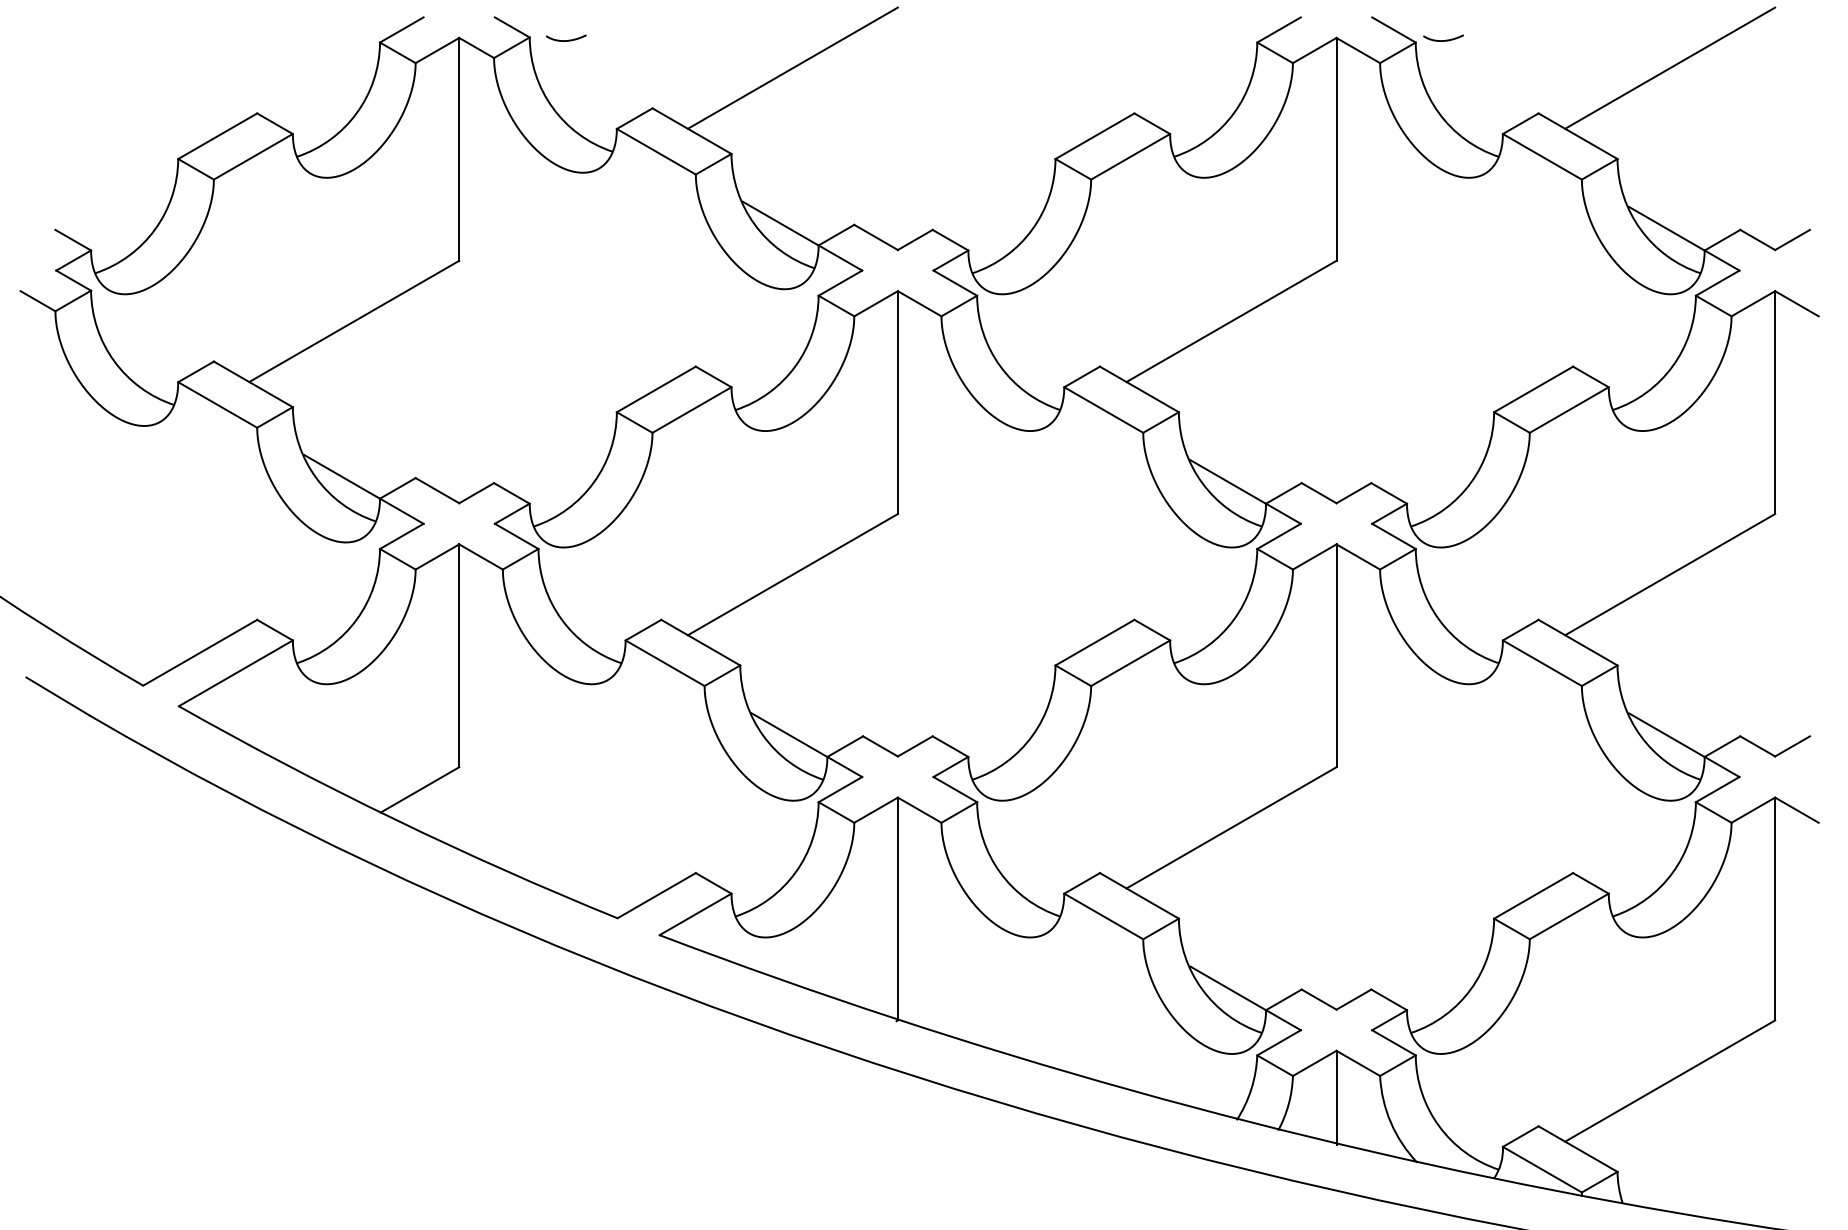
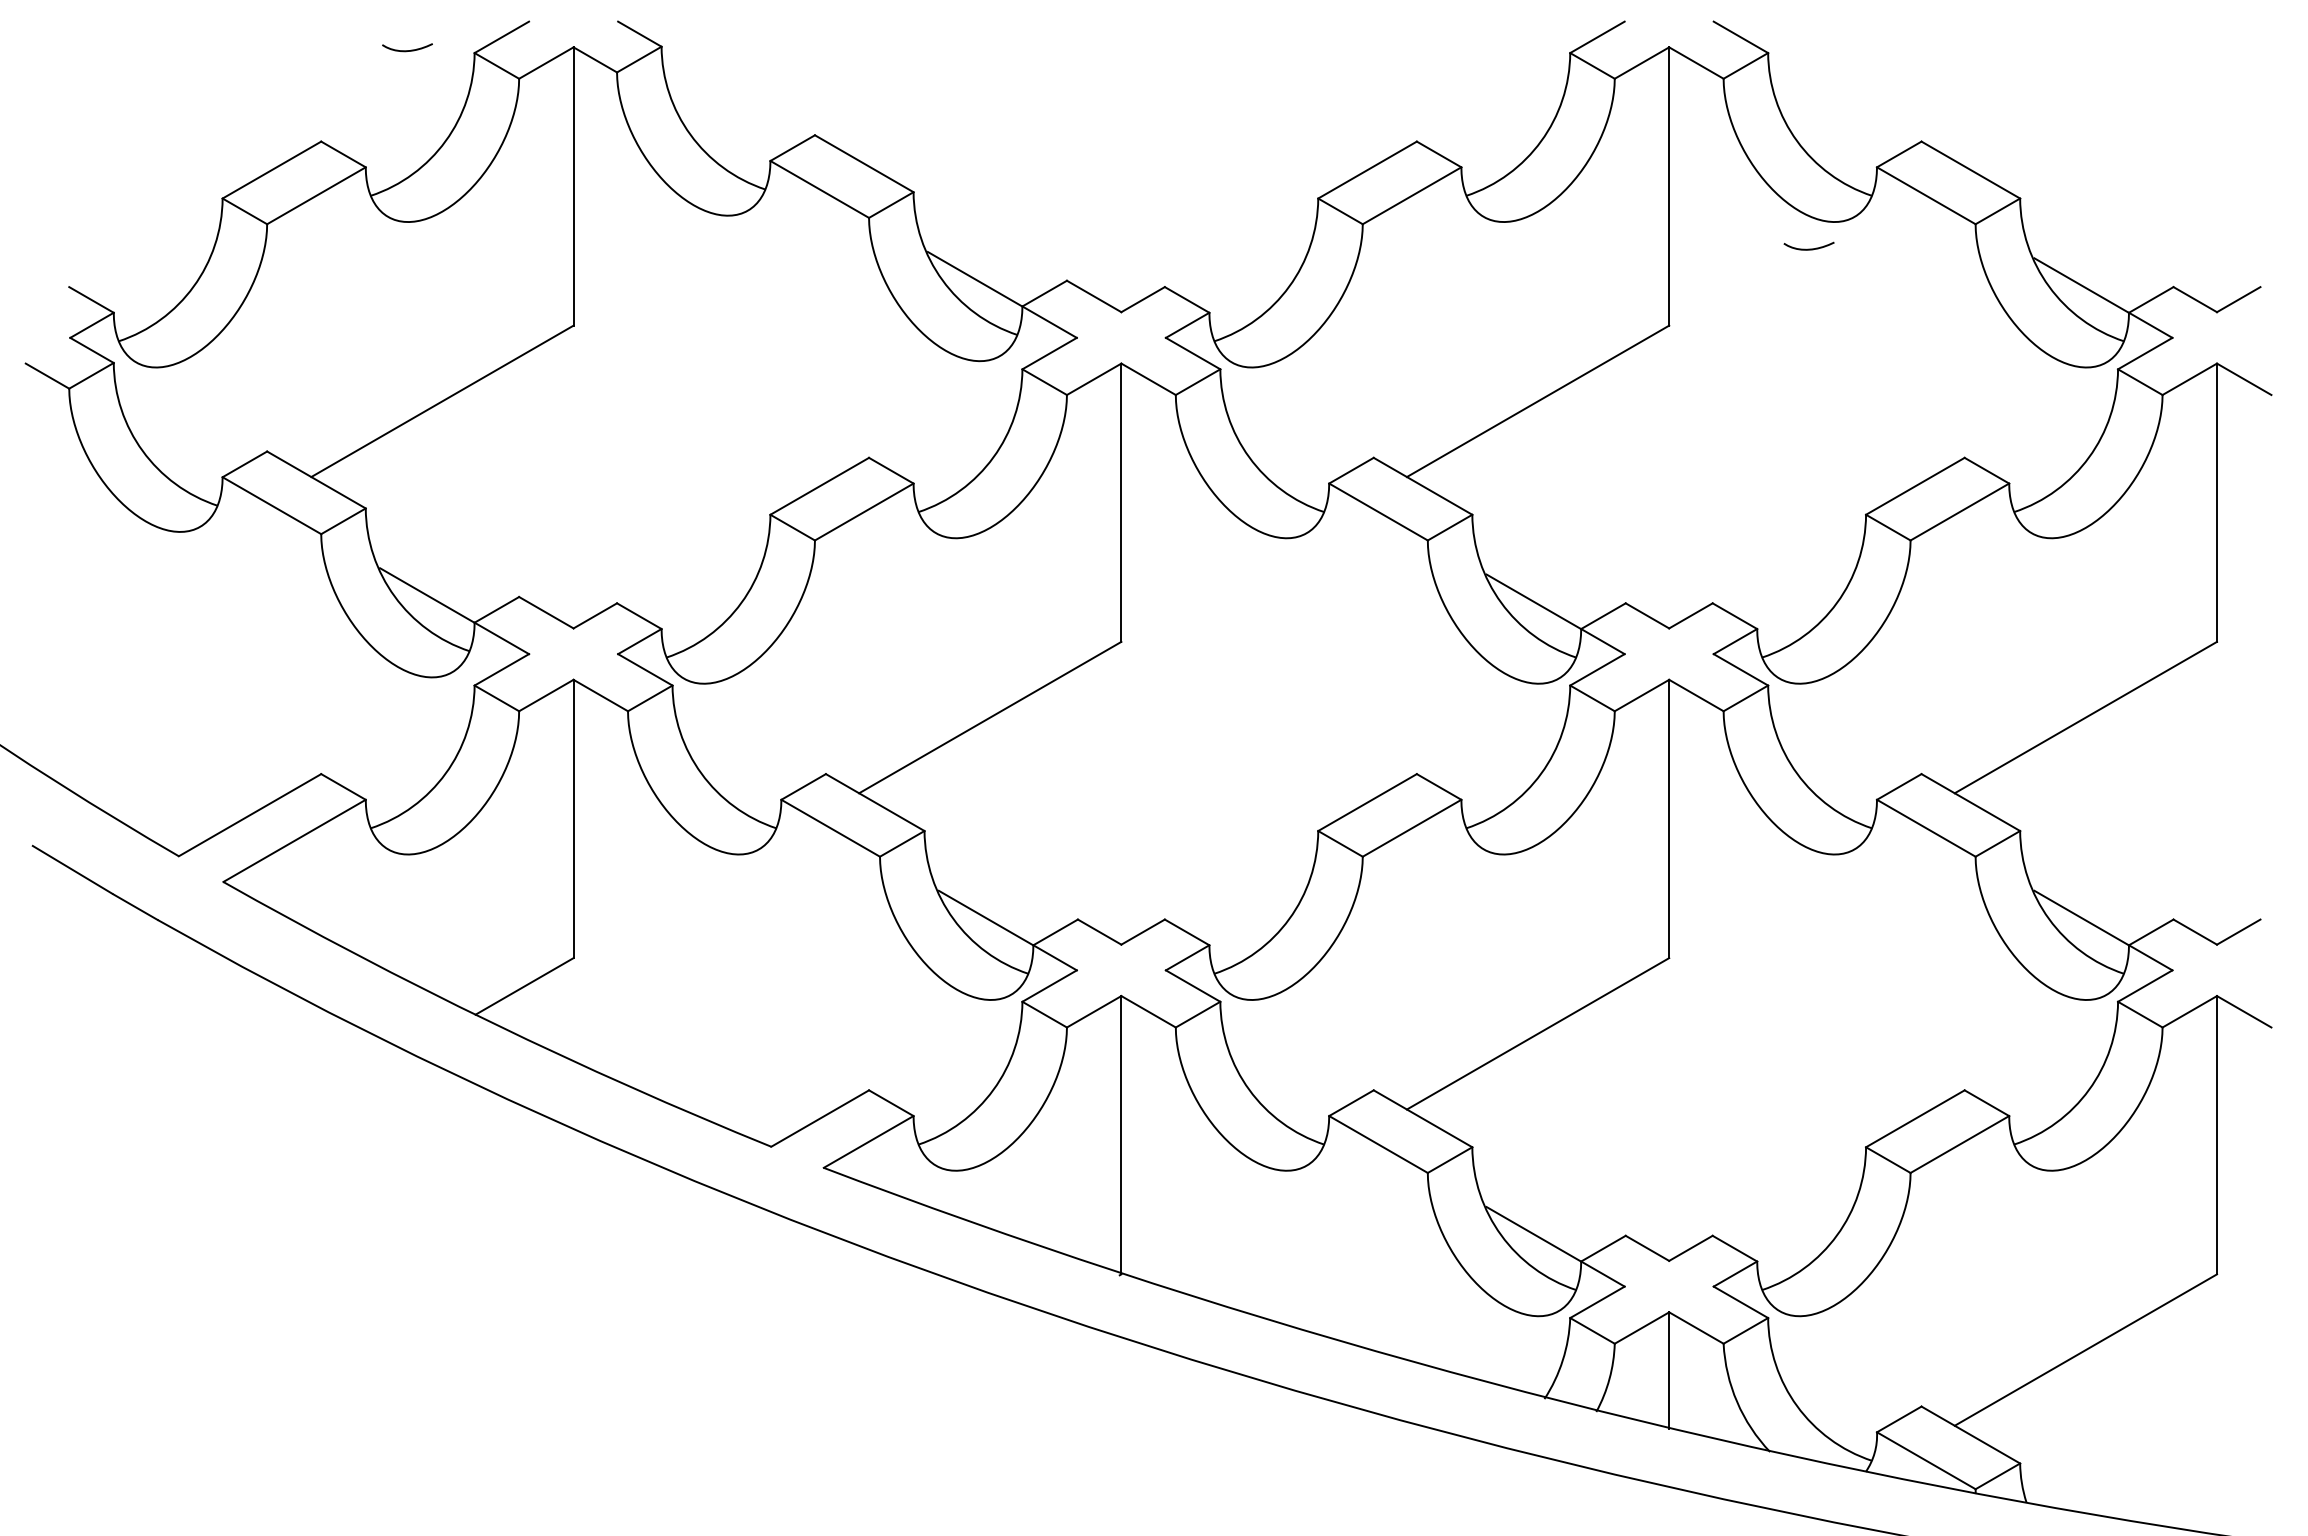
curve: (1445, 39) -> (1811, 247), moved
curve: (565, 40) -> (406, 50), moved
line: (792, 67) -> (989, 84), removed
line: (1670, 67) -> (2086, 84), removed

